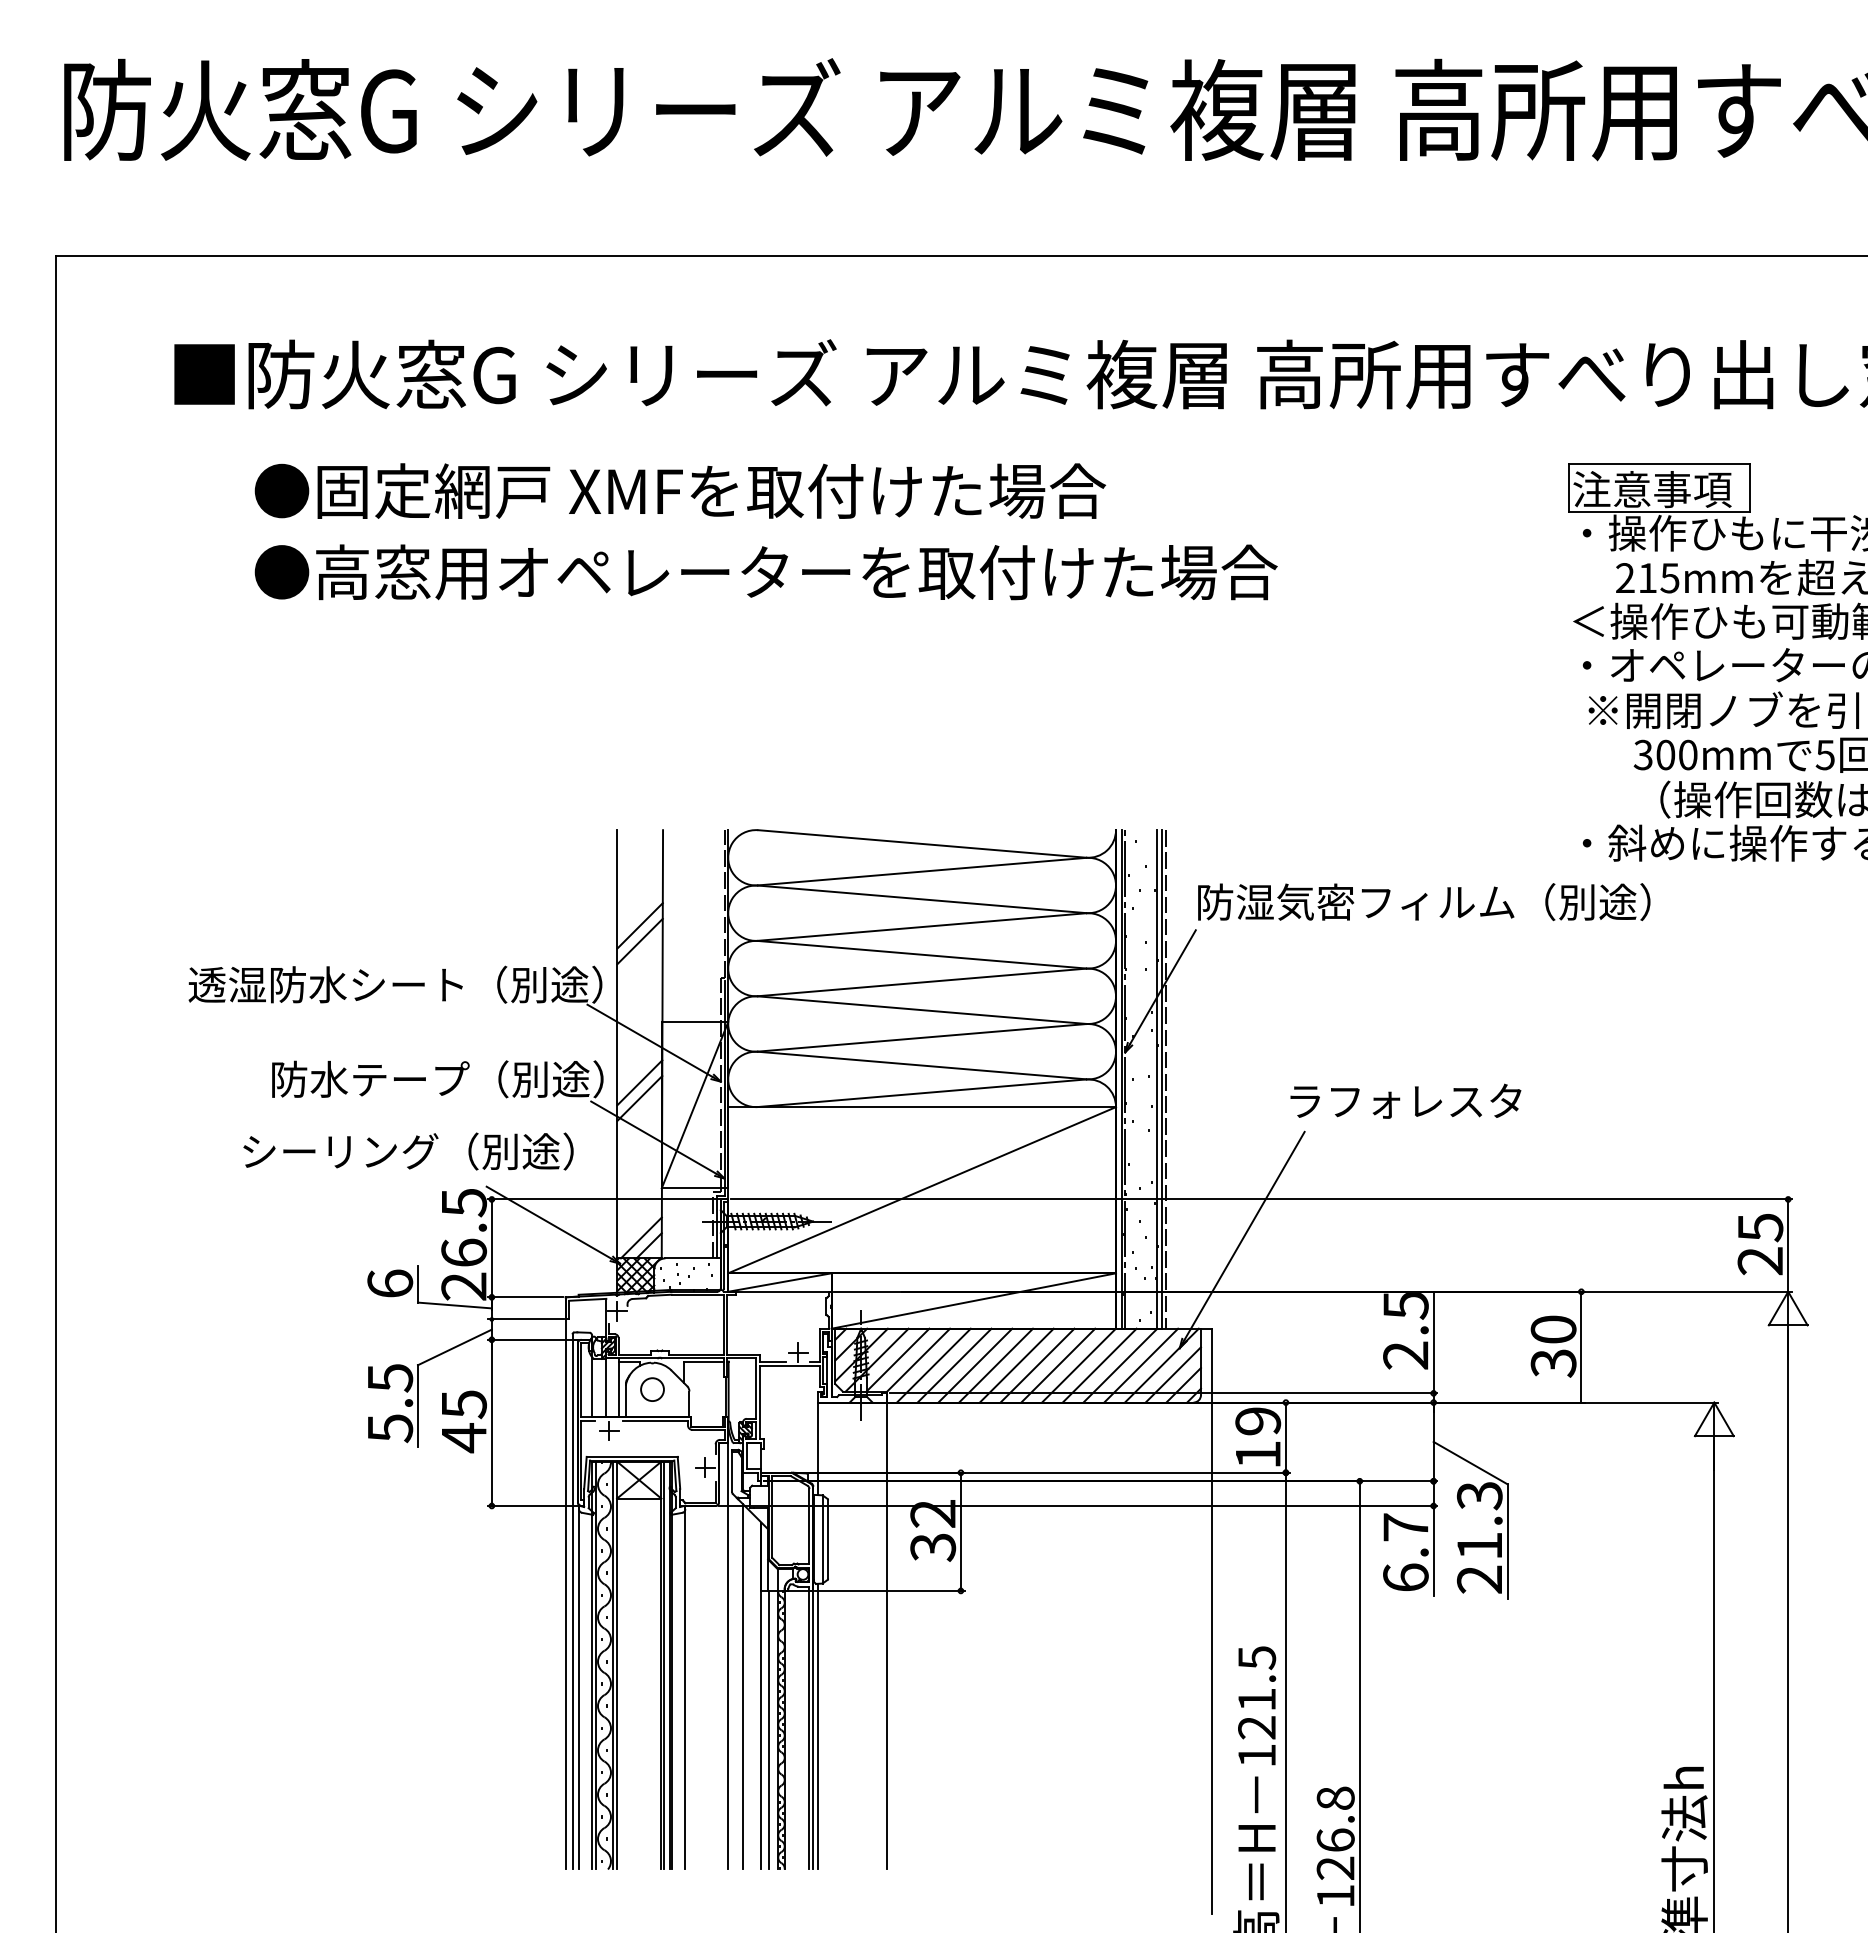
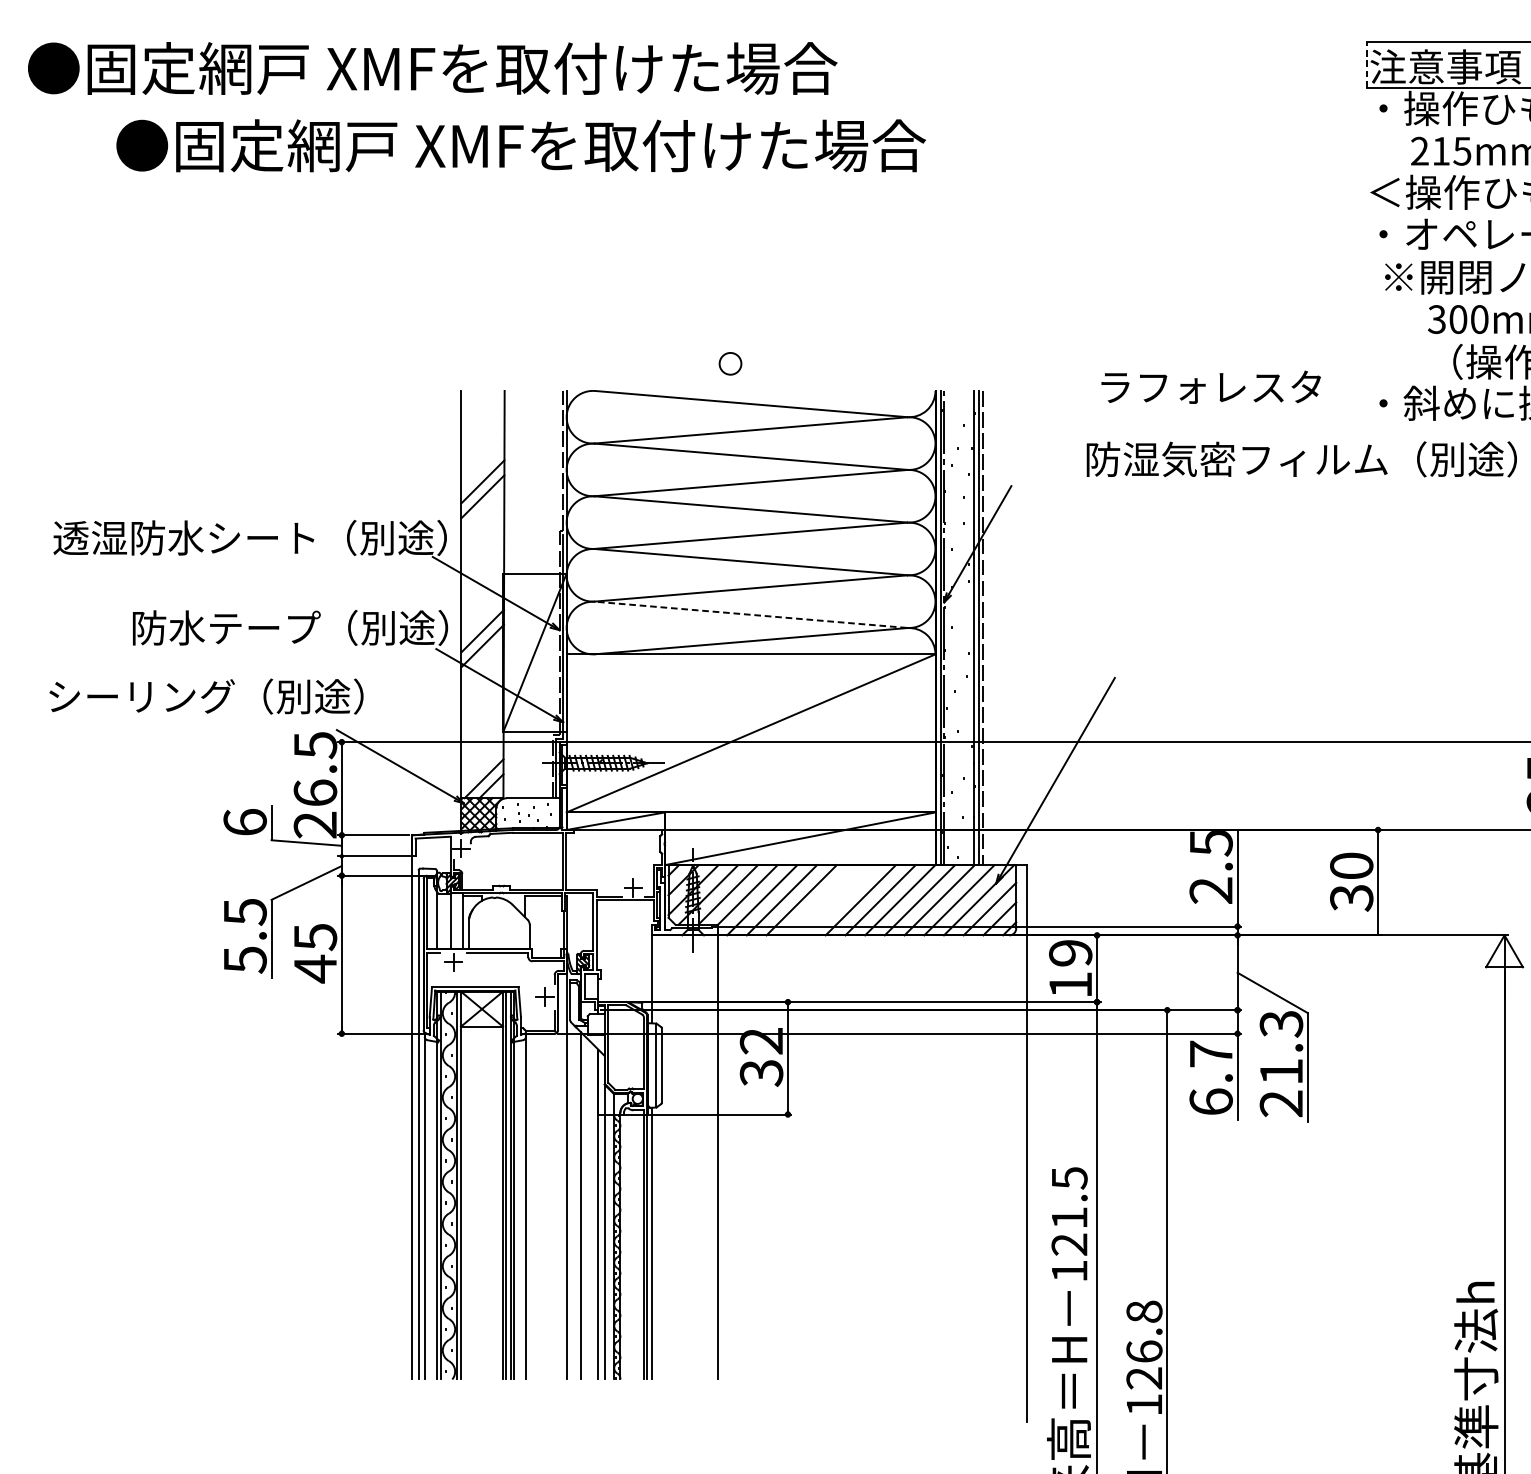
line: (1569, 487) -> (1366, 65), solid -> dashed
text: (680, 490) -> (432, 67), moved
text: (796, 572) -> (631, 145), ●高窓用オペレーターを取付けた場合 -> ●固定網戸 XMFを取付けた場合
text: (1424, 902) -> (1302, 459), moved
line: (921, 1065) -> (750, 614), solid -> dashed
text: (1405, 1100) -> (1210, 386), moved
text: (408, 1151) -> (206, 696), moved
line: (996, 1365) -> (821, 900), removed
line: (1016, 1365) -> (840, 900), removed
circle: (652, 1389) -> (730, 363), moved

